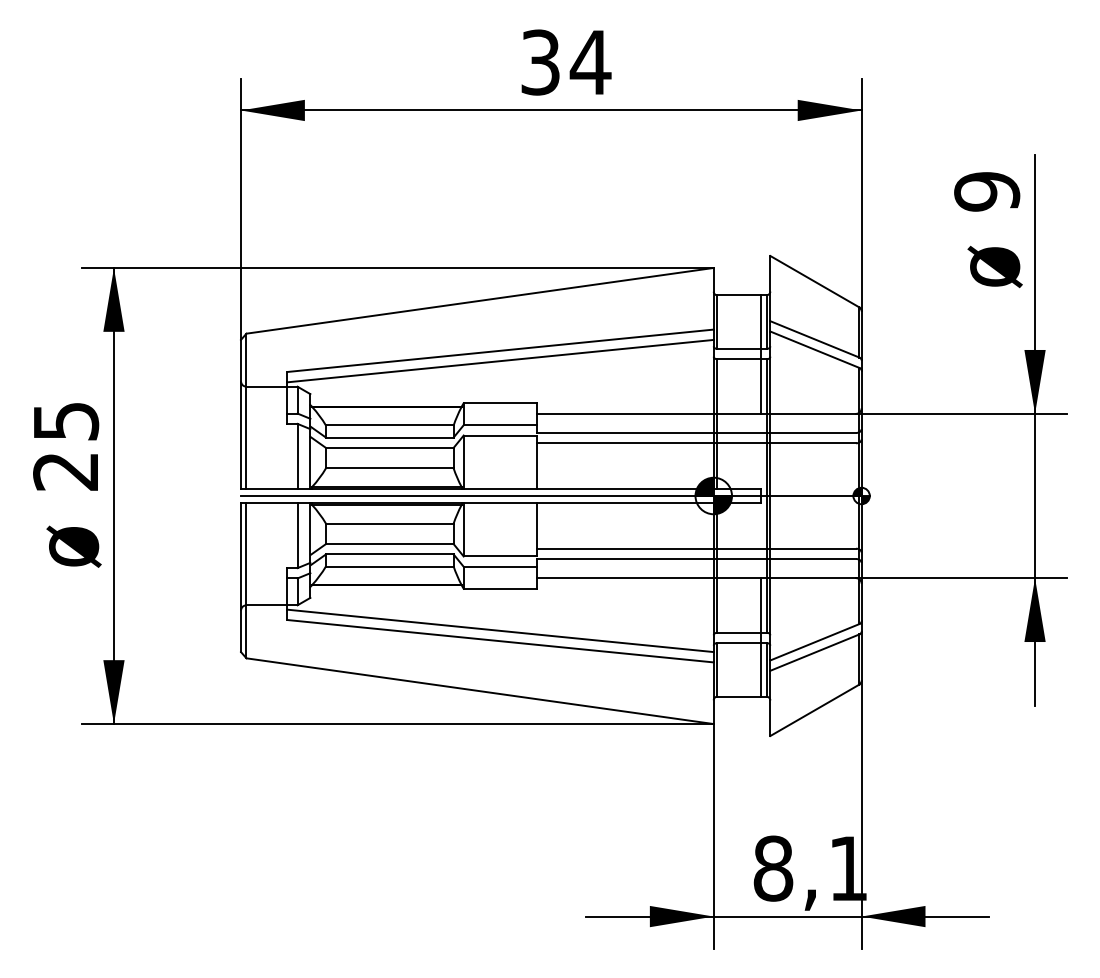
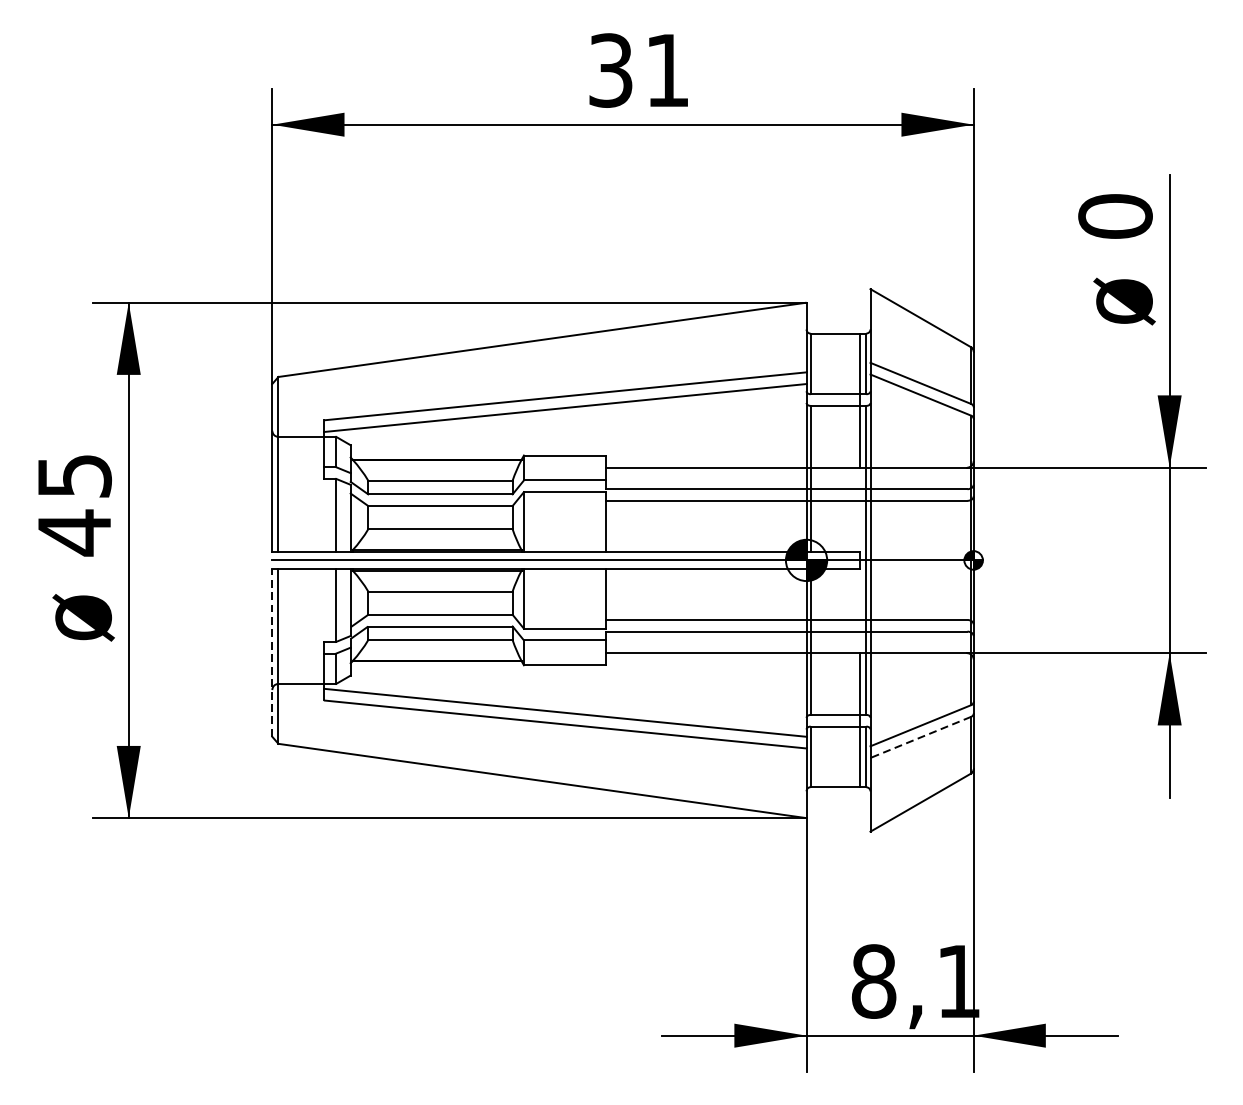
text: (590, 62) -> (667, 70), 34 -> 31
text: (987, 191) -> (1115, 216), 9 -> 0
text: (65, 471) -> (73, 532), 25 -> 45
line: (241, 577) -> (272, 652), solid -> dashed
line: (814, 652) -> (920, 737), solid -> dashed

